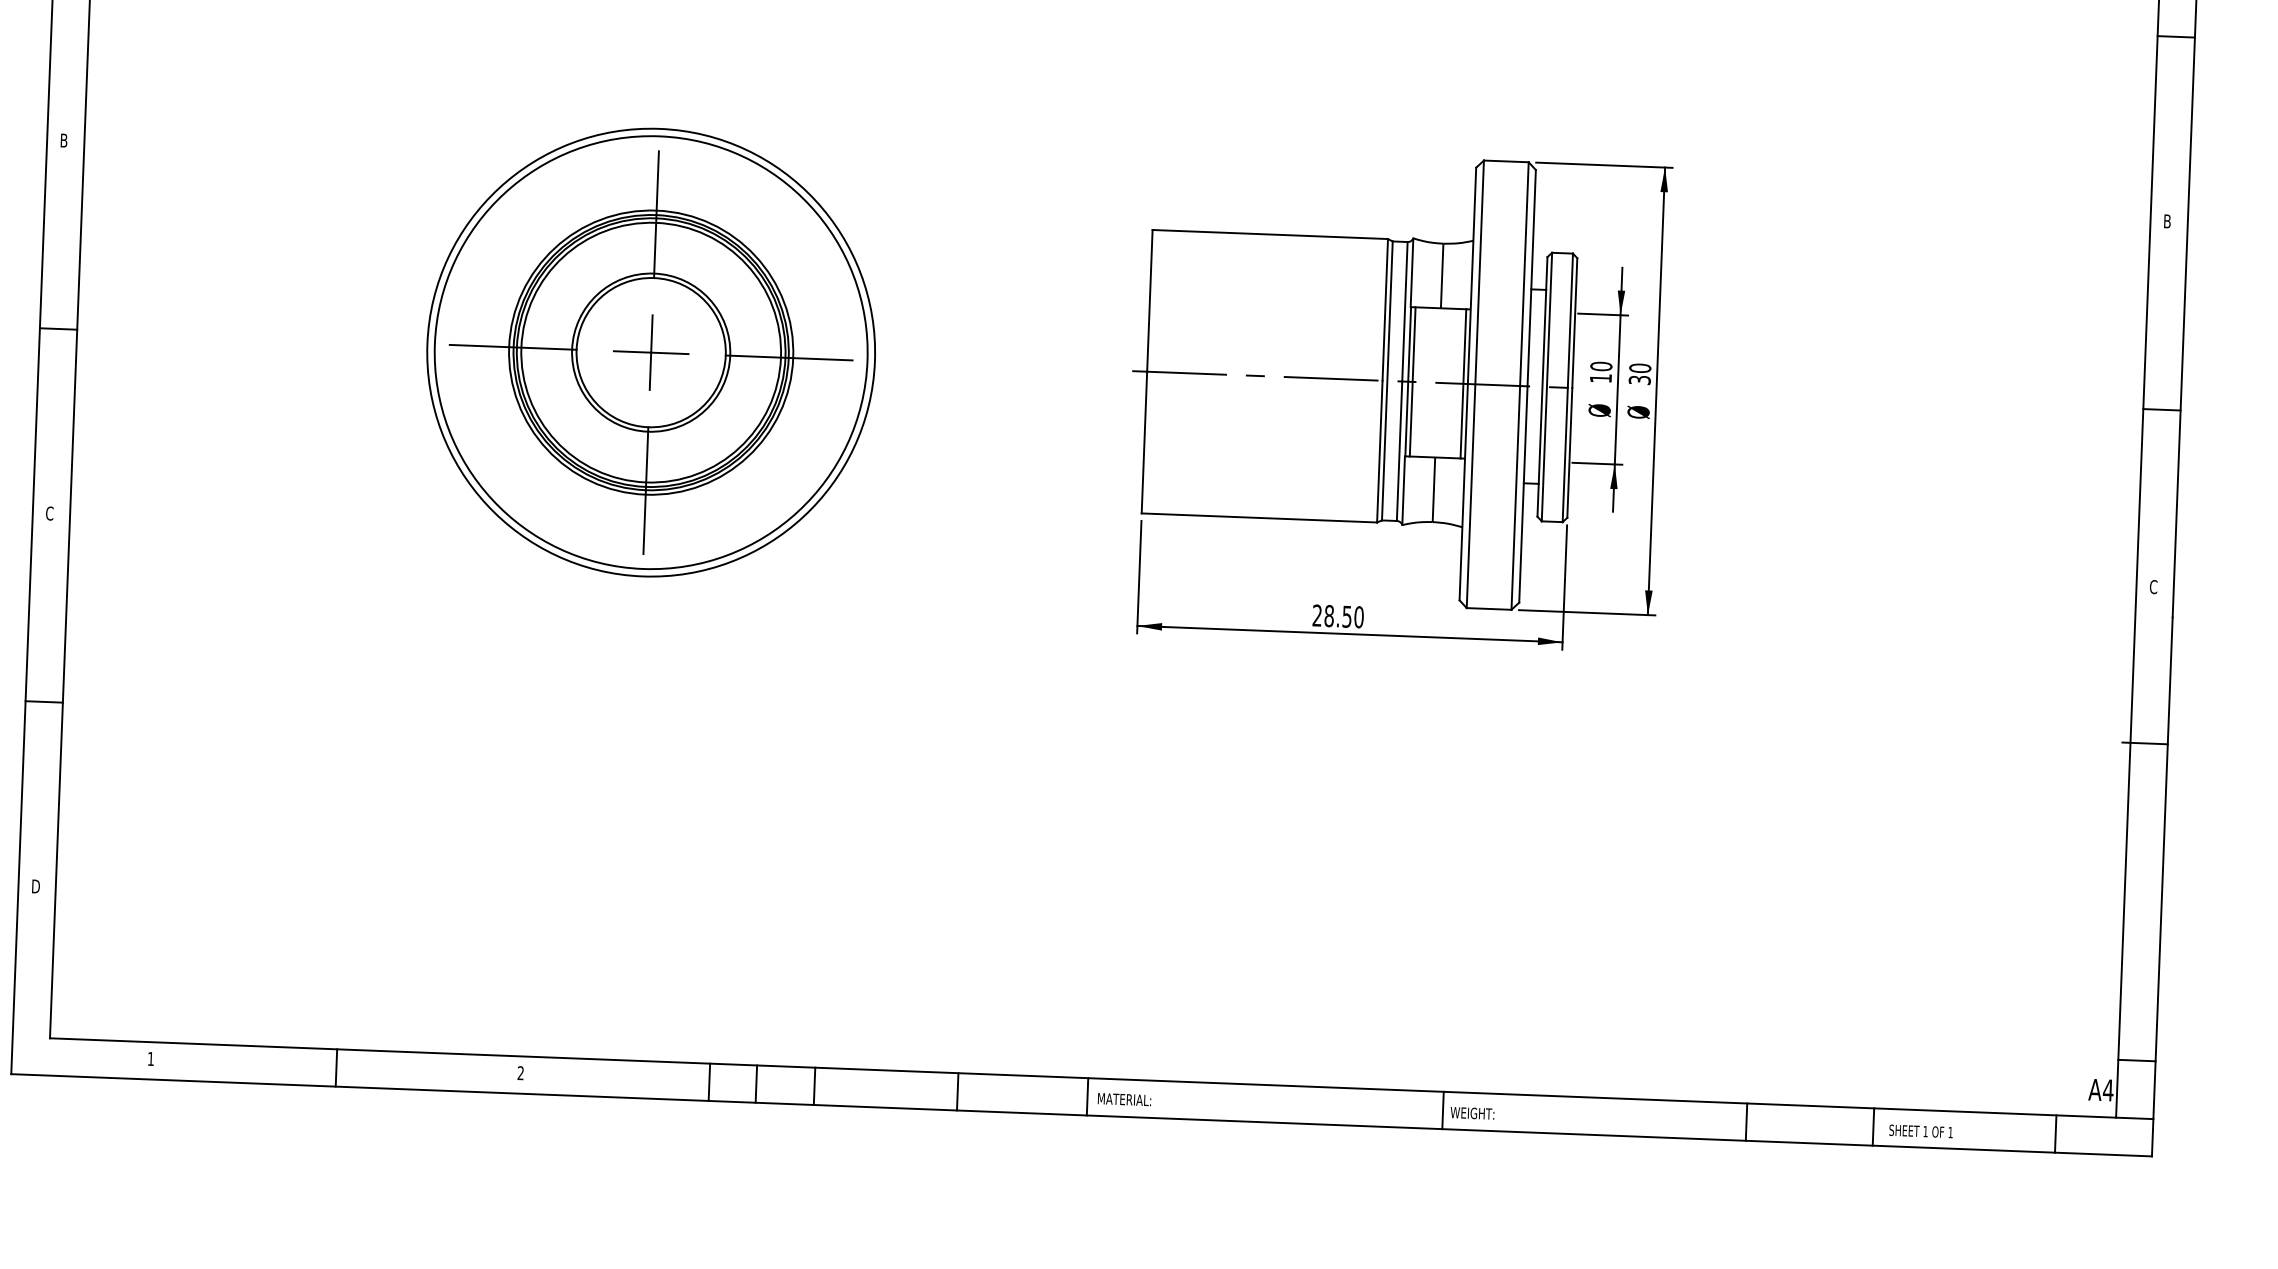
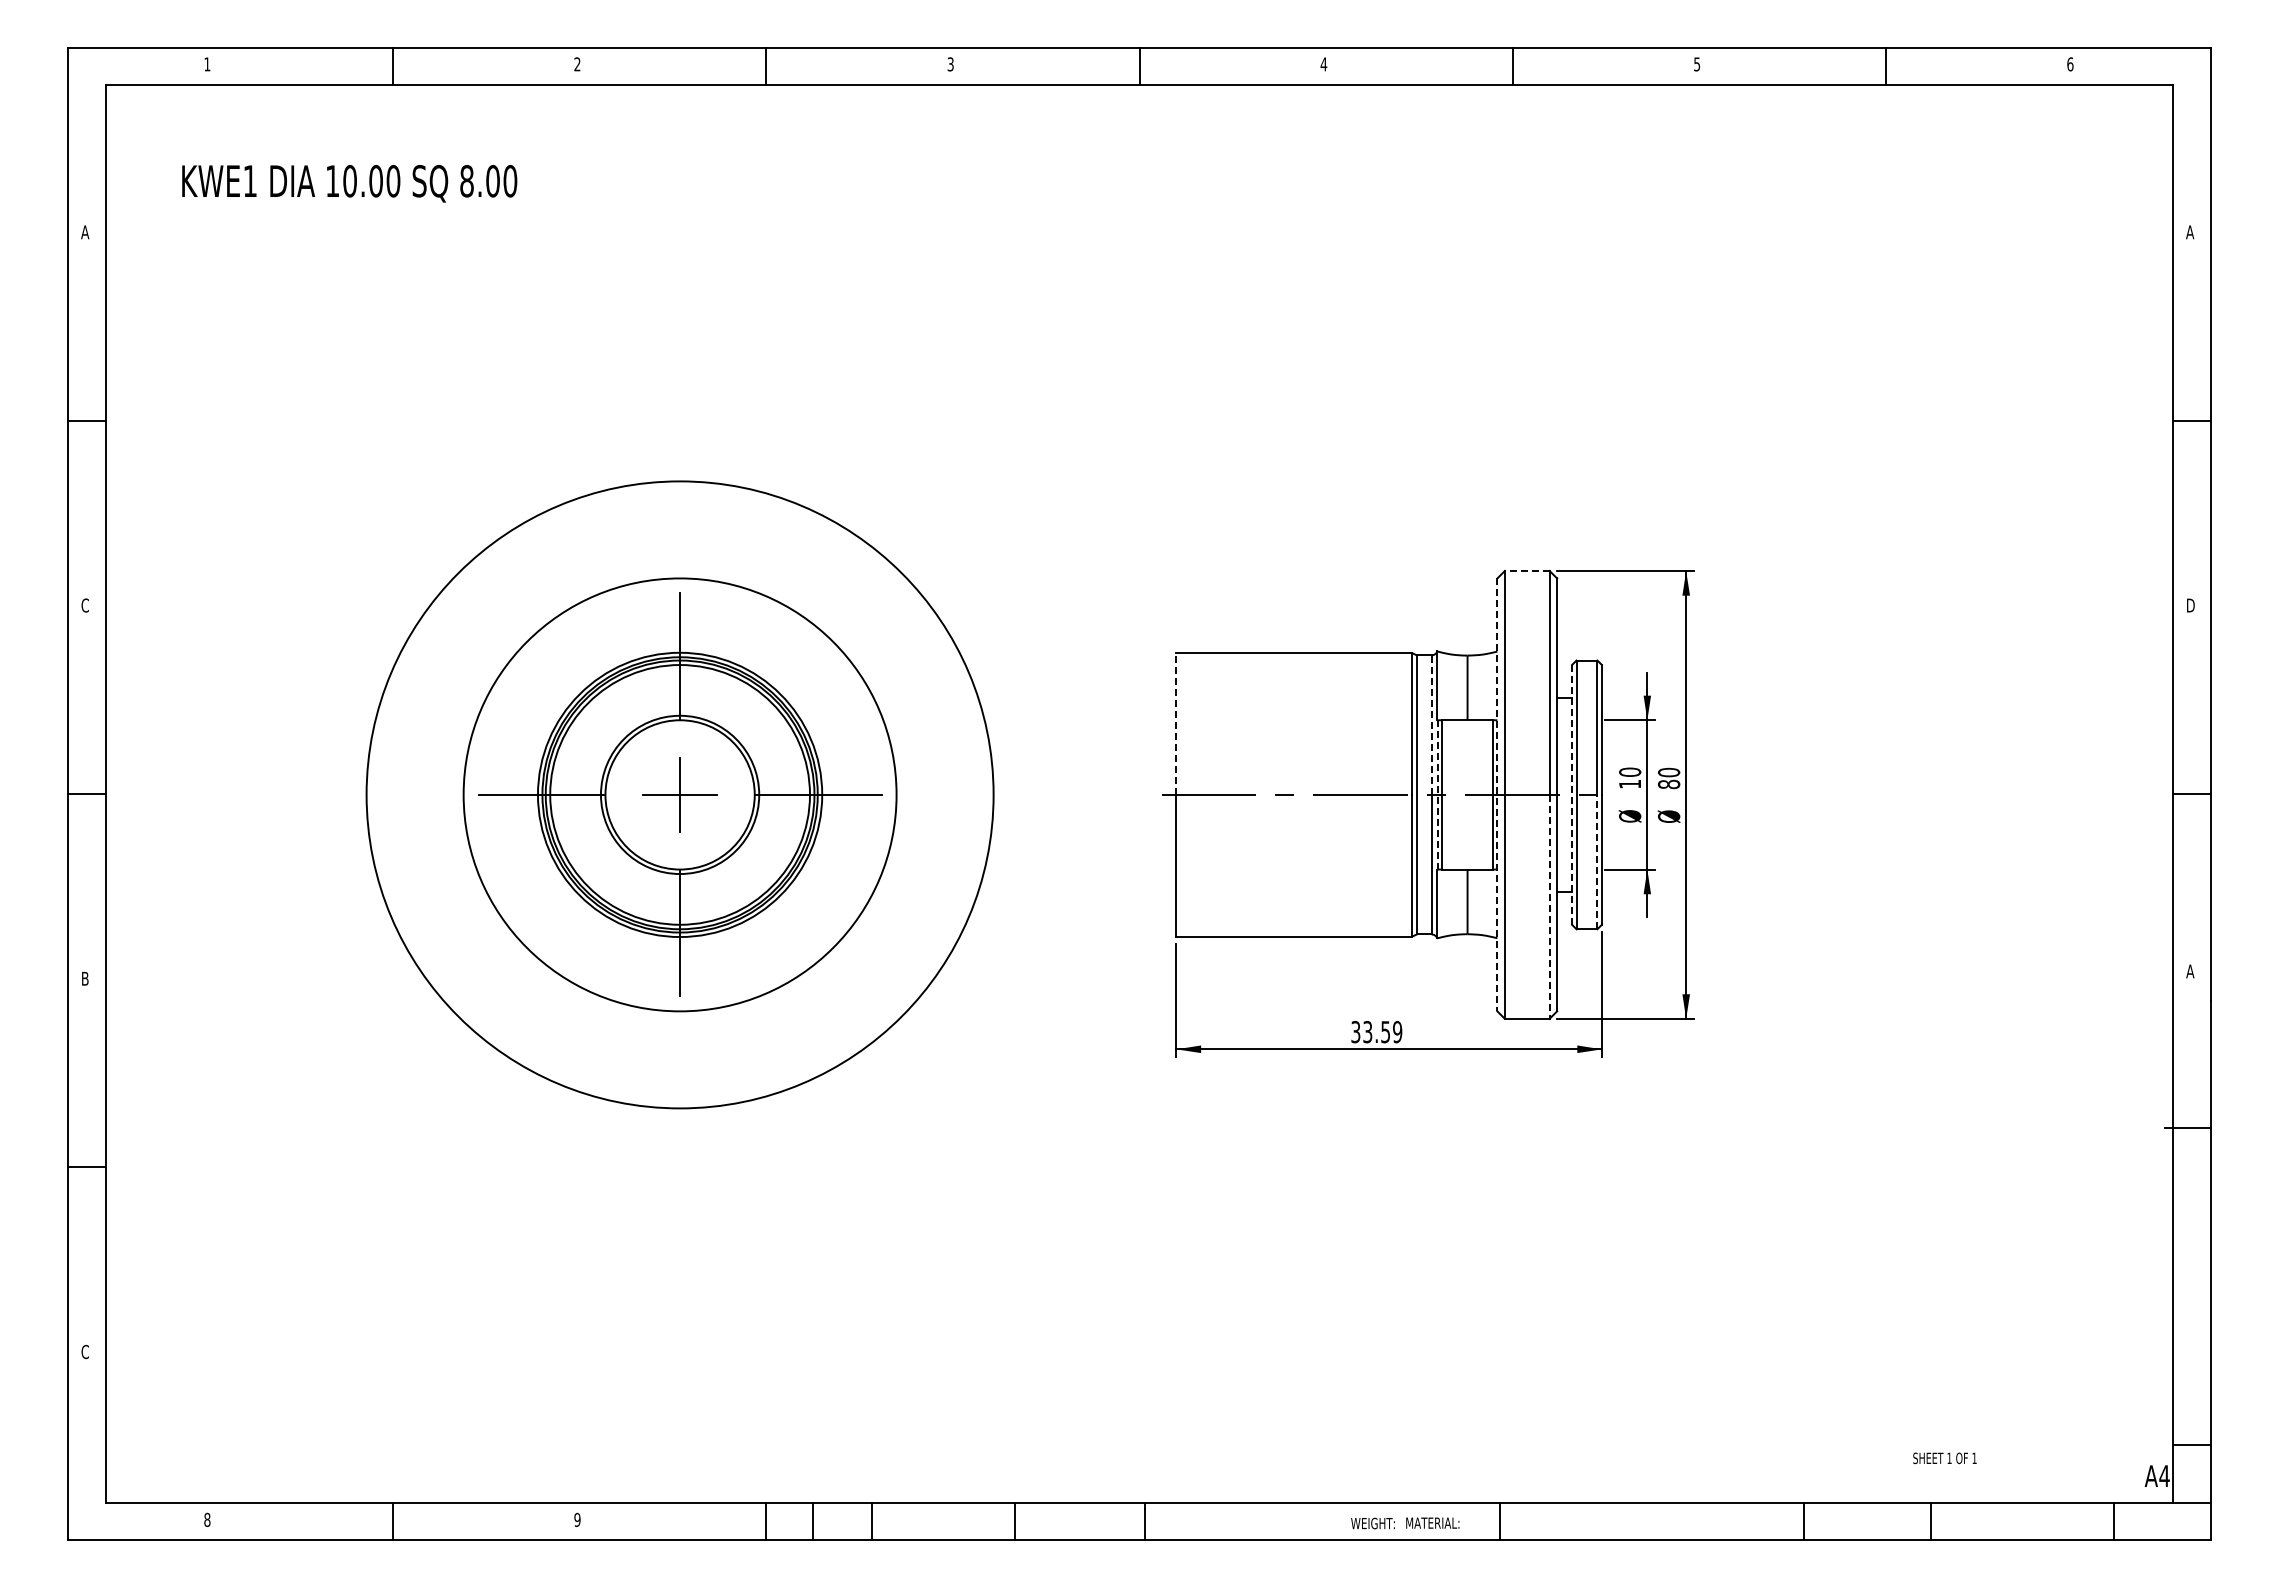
text: (63, 140) -> (84, 605), B -> C
line: (1505, 160) -> (1526, 570), solid -> dashed
text: (2168, 221) -> (2191, 605), B -> D
line: (1149, 301) -> (1176, 724), solid -> dashed
line: (1404, 312) -> (1431, 725), solid -> dashed
circle: (651, 352) -> (680, 794), size x1.4
text: (1640, 380) -> (1669, 784), 30 -> 80
line: (1408, 381) -> (1437, 794), solid -> dashed
line: (1467, 384) -> (1497, 795), solid -> dashed
line: (1542, 386) -> (1572, 794), solid -> dashed
line: (1565, 454) -> (1597, 861), solid -> dashed
line: (1515, 497) -> (1549, 906), solid -> dashed
text: (48, 513) -> (84, 978), C -> B
text: (2153, 587) -> (2190, 971), C -> A
text: (1337, 616) -> (1376, 1032), 28.50 -> 33.59
text: (35, 886) -> (85, 1351), D -> C
text: (151, 1058) -> (207, 1519), 1 -> 8
text: (520, 1073) -> (577, 1520), 2 -> 9
text: (1124, 1098) -> (1432, 1522), moved
text: (1471, 1113) -> (1372, 1523), moved
text: (1920, 1131) -> (1944, 1458), moved

